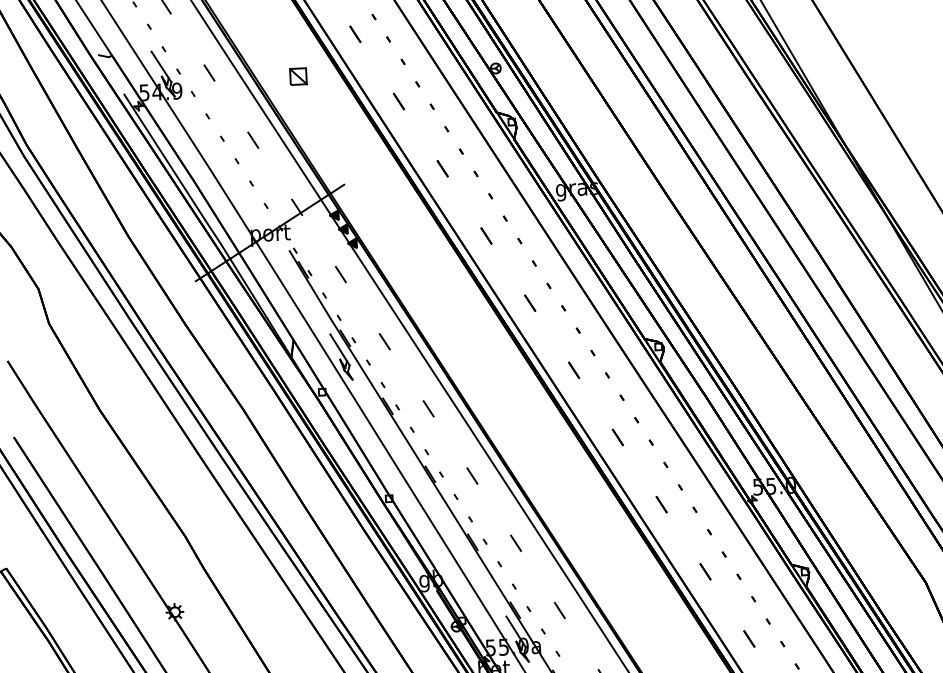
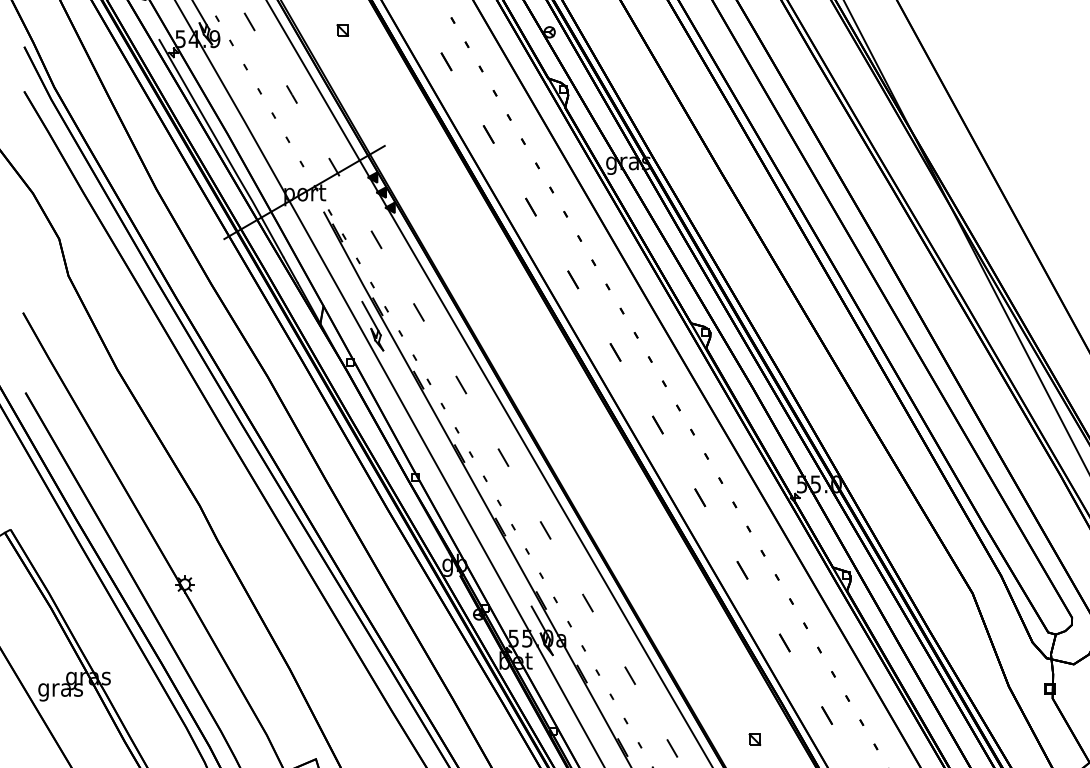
part: (298, 76) -> (342, 30), size x0.62

